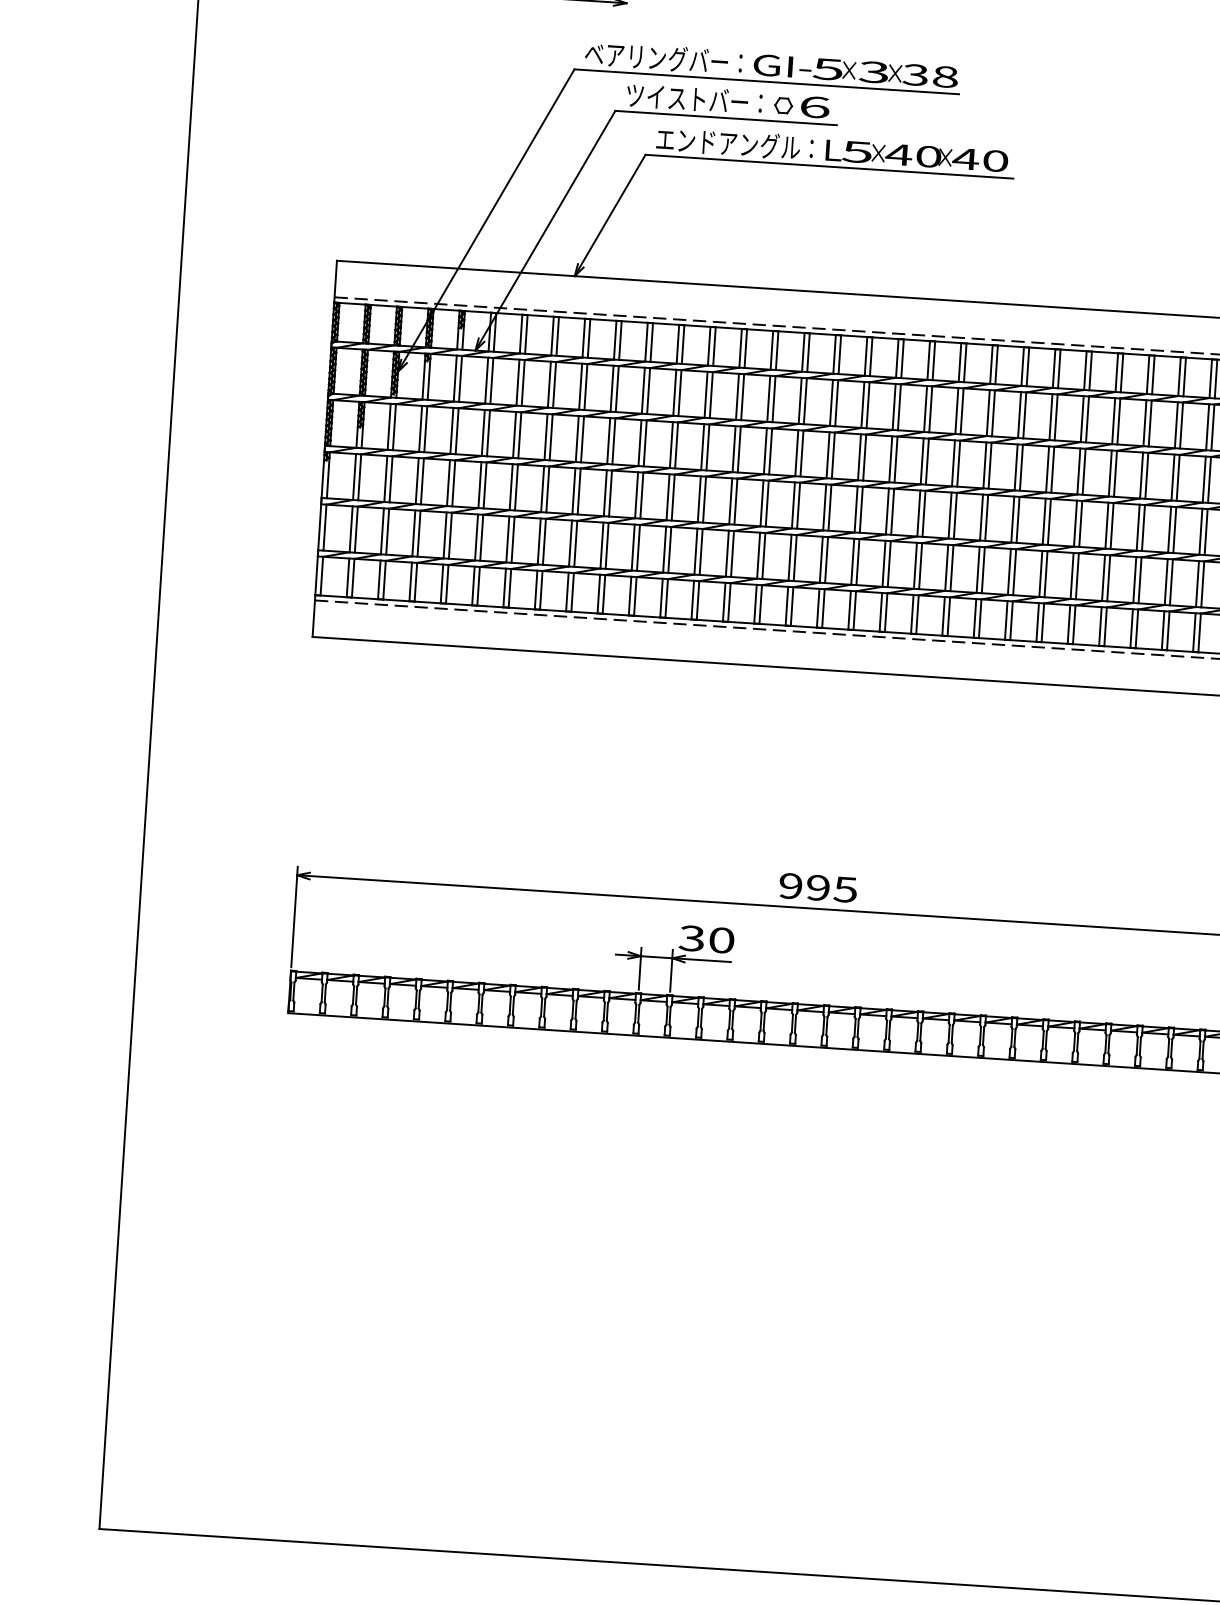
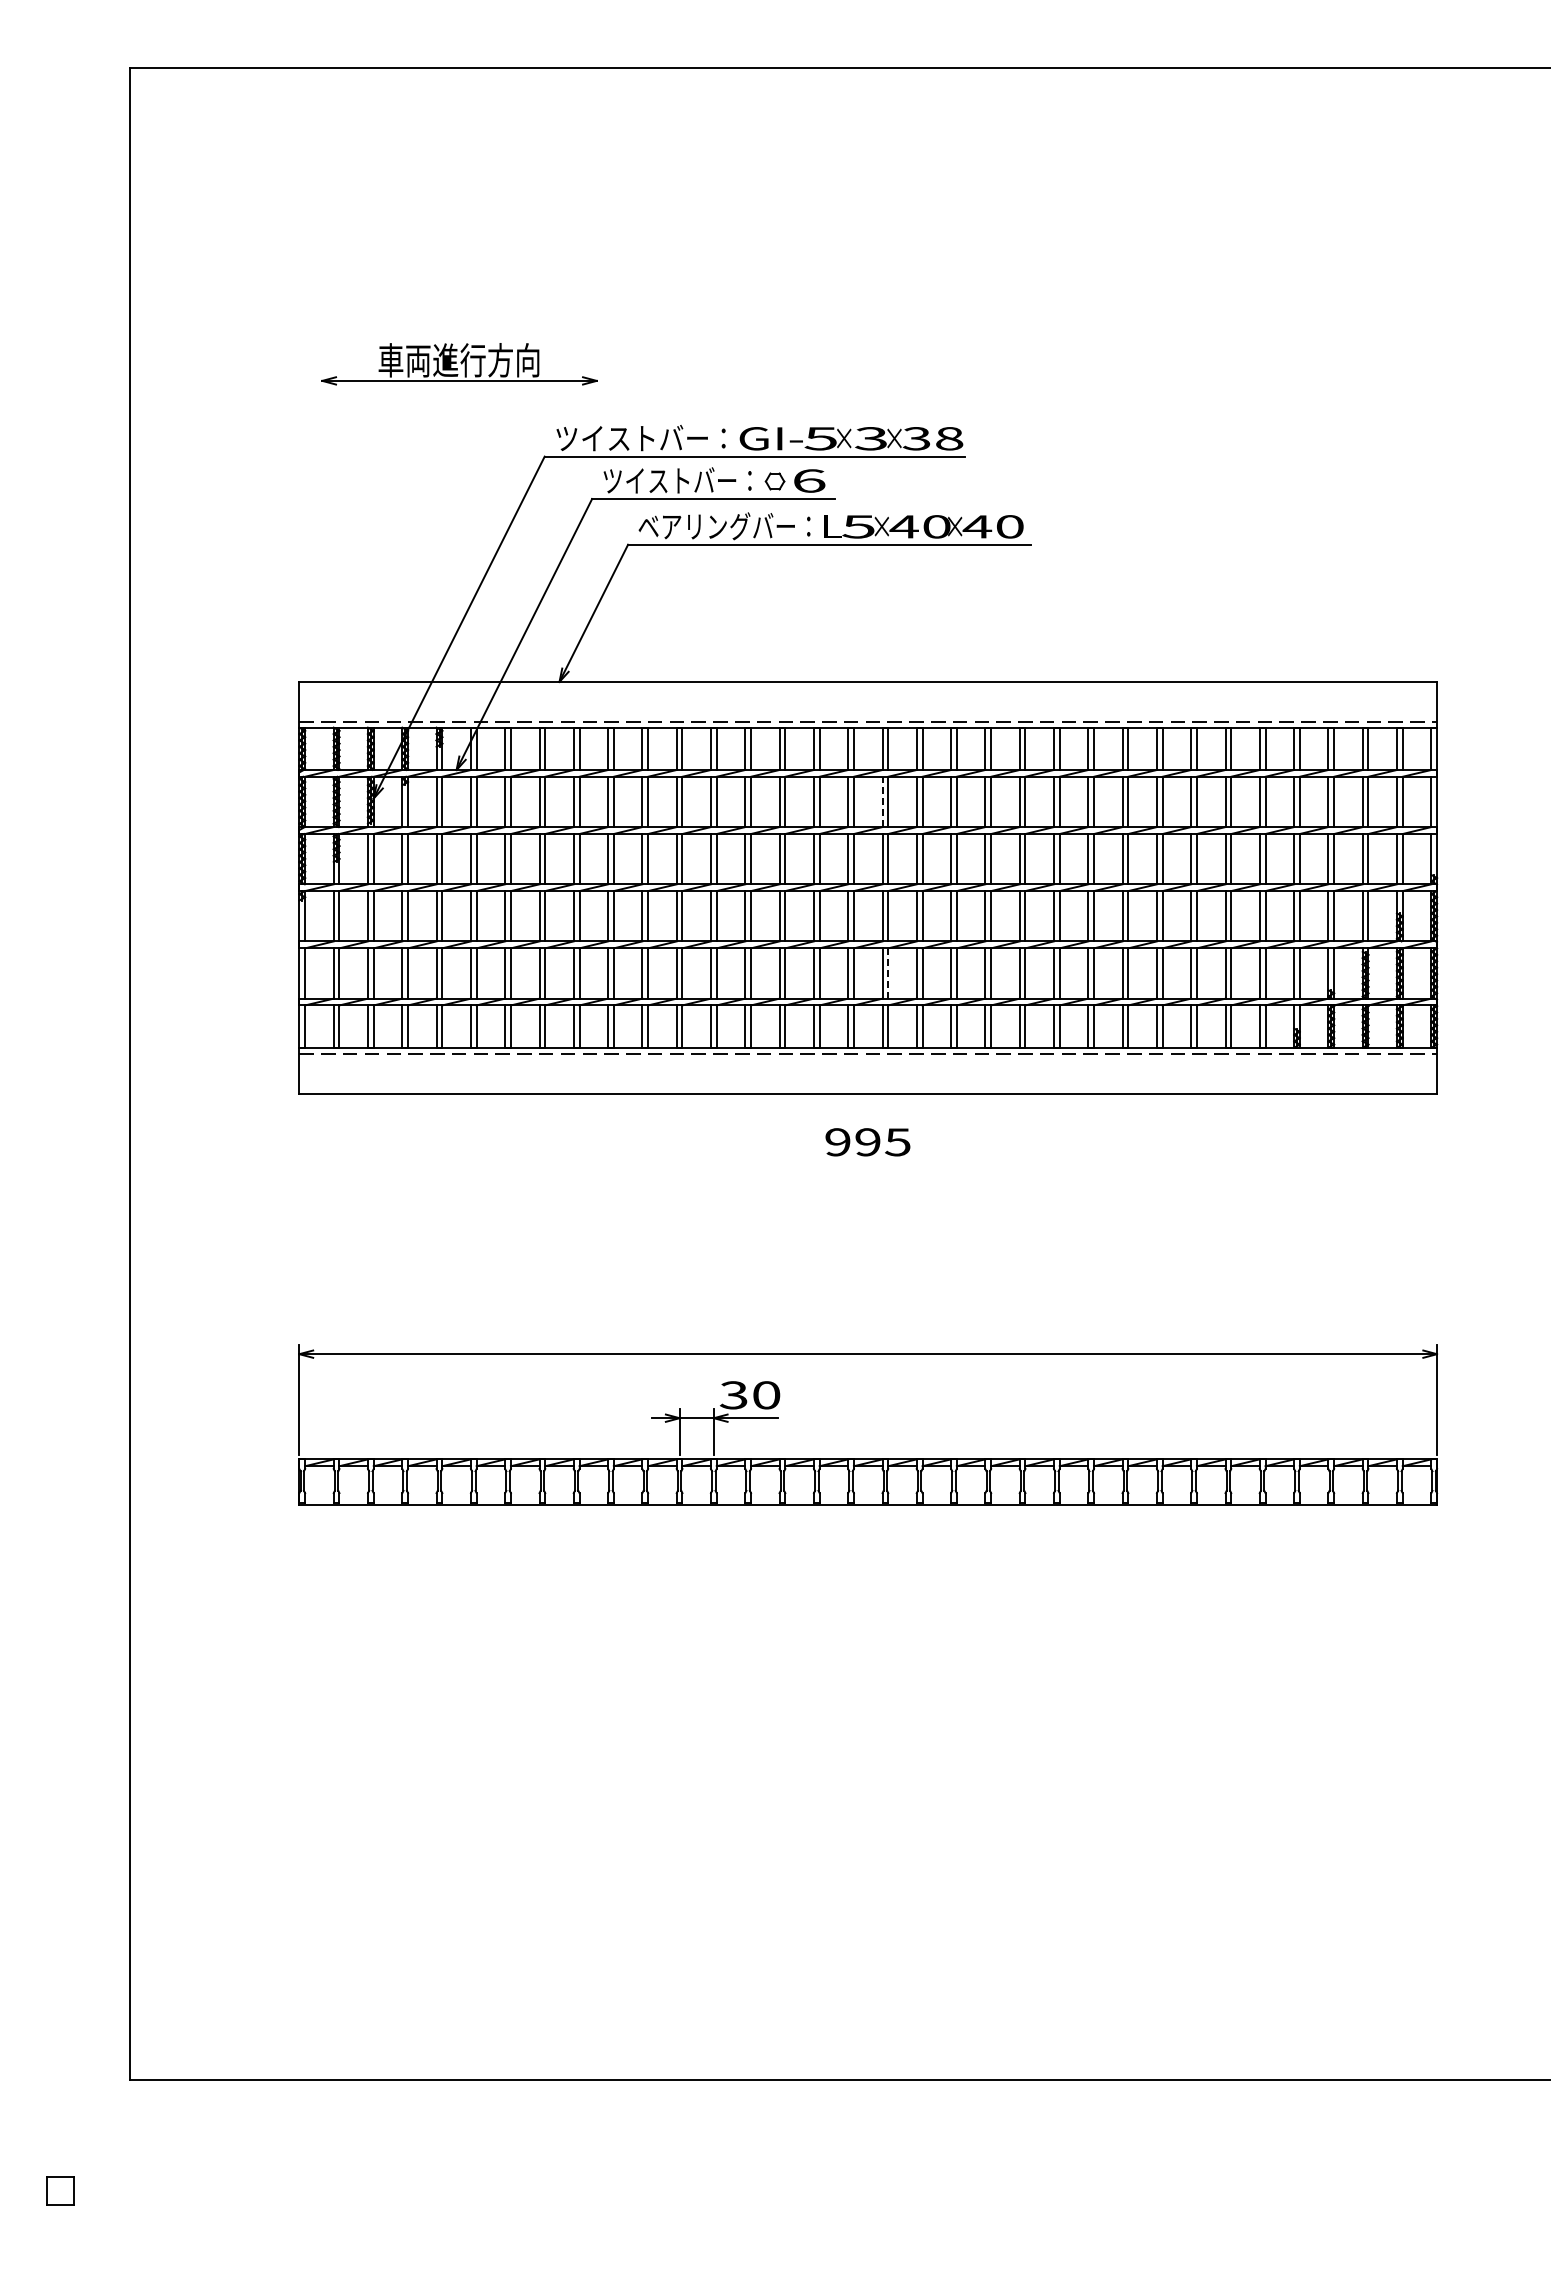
text: (663, 58) -> (640, 438), ベアリングバー： -> ツイストバー：
text: (727, 143) -> (716, 526), エンドアングル： -> ベアリングバー：
line: (862, 404) -> (882, 801), solid -> dashed
line: (858, 562) -> (888, 973), solid -> dashed
text: (817, 888) -> (867, 1142), moved

